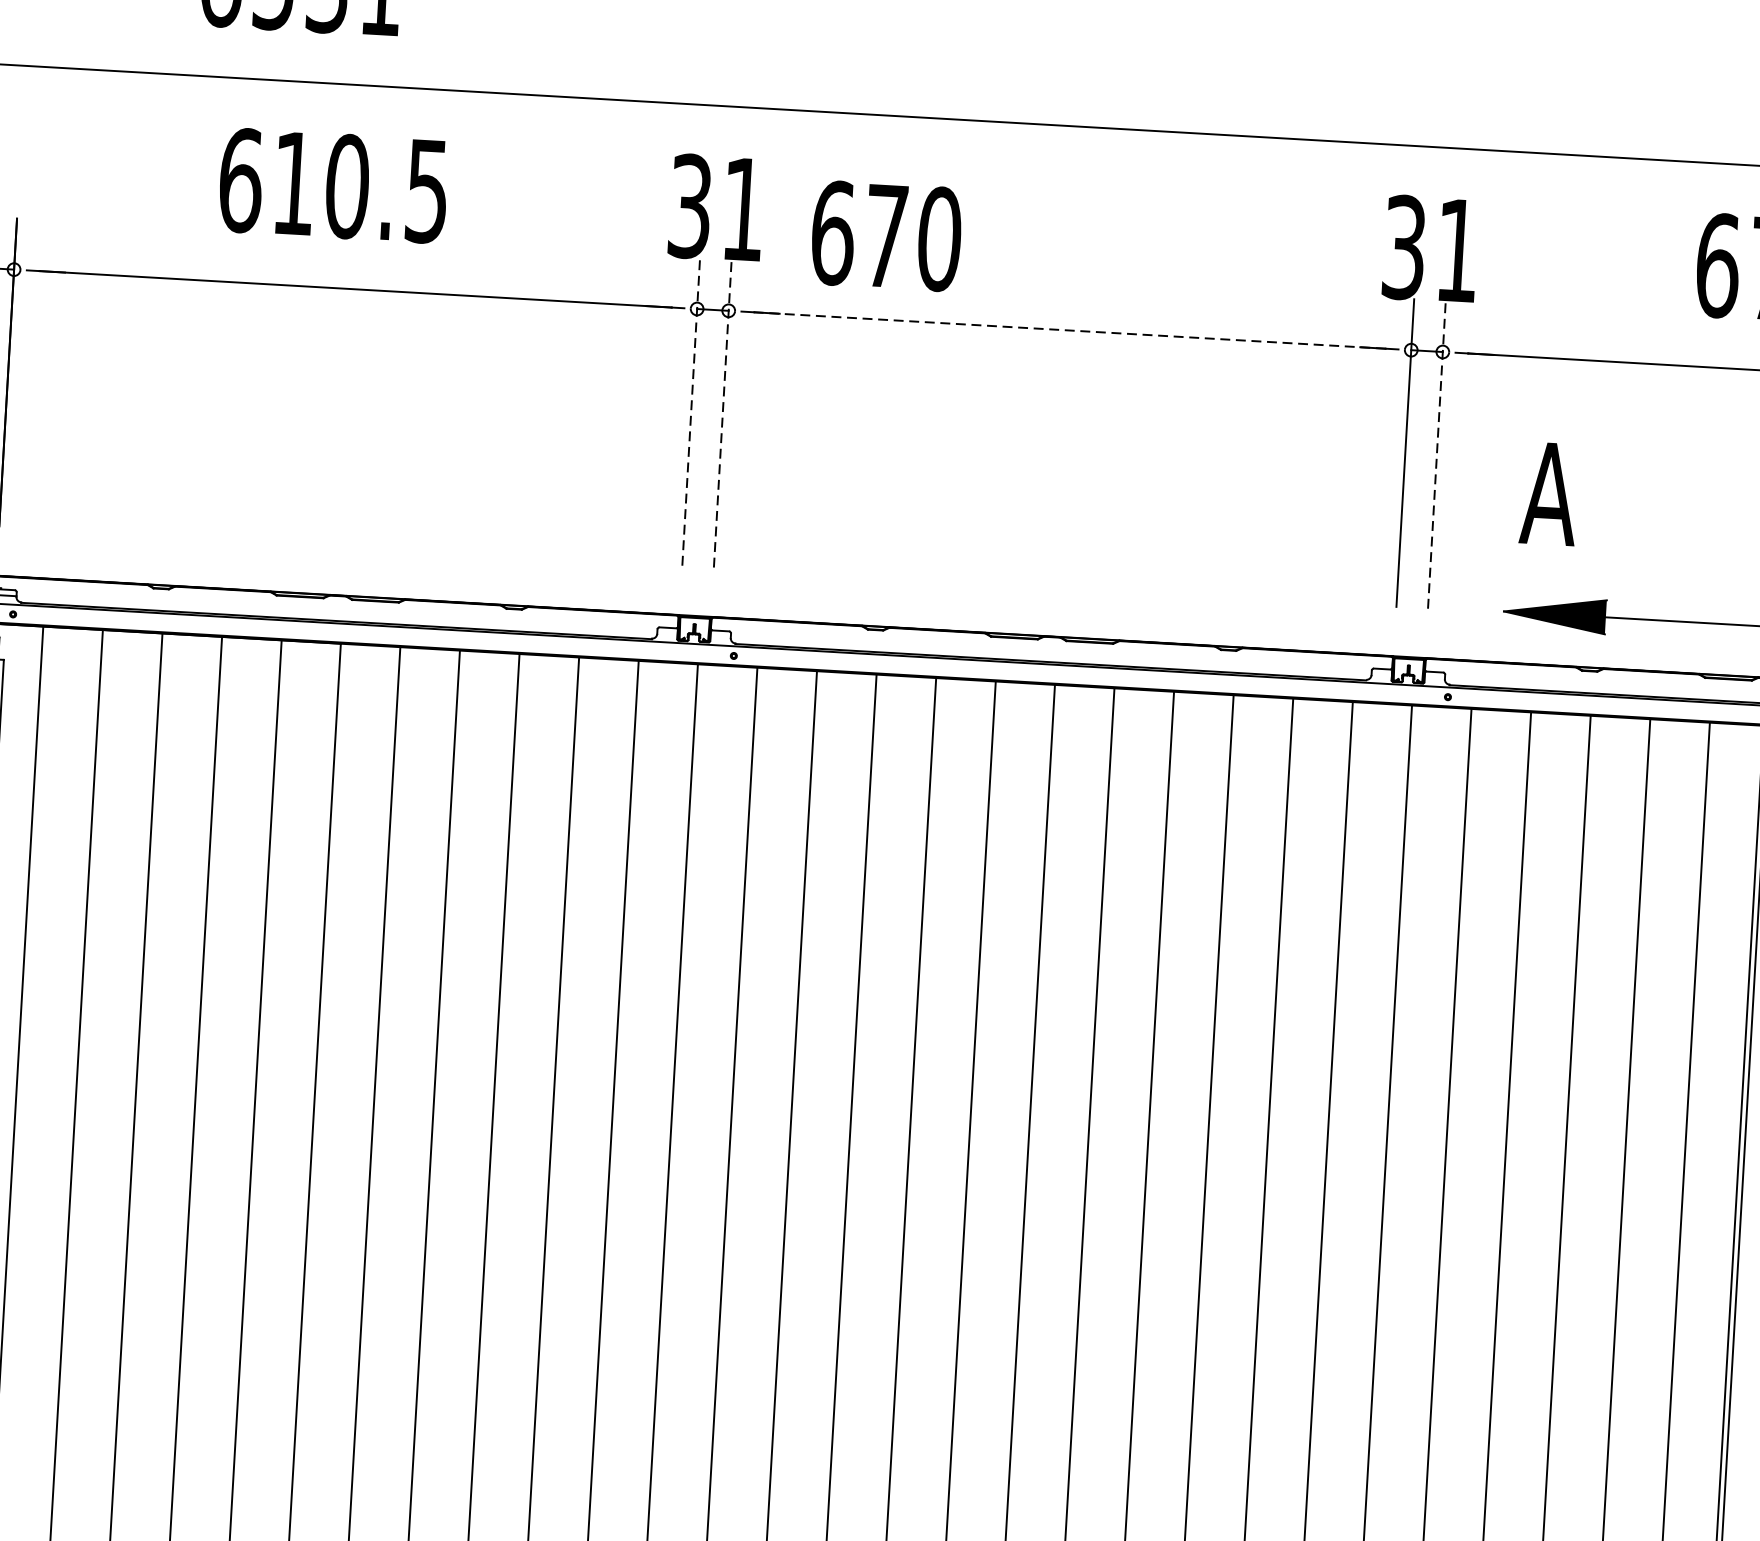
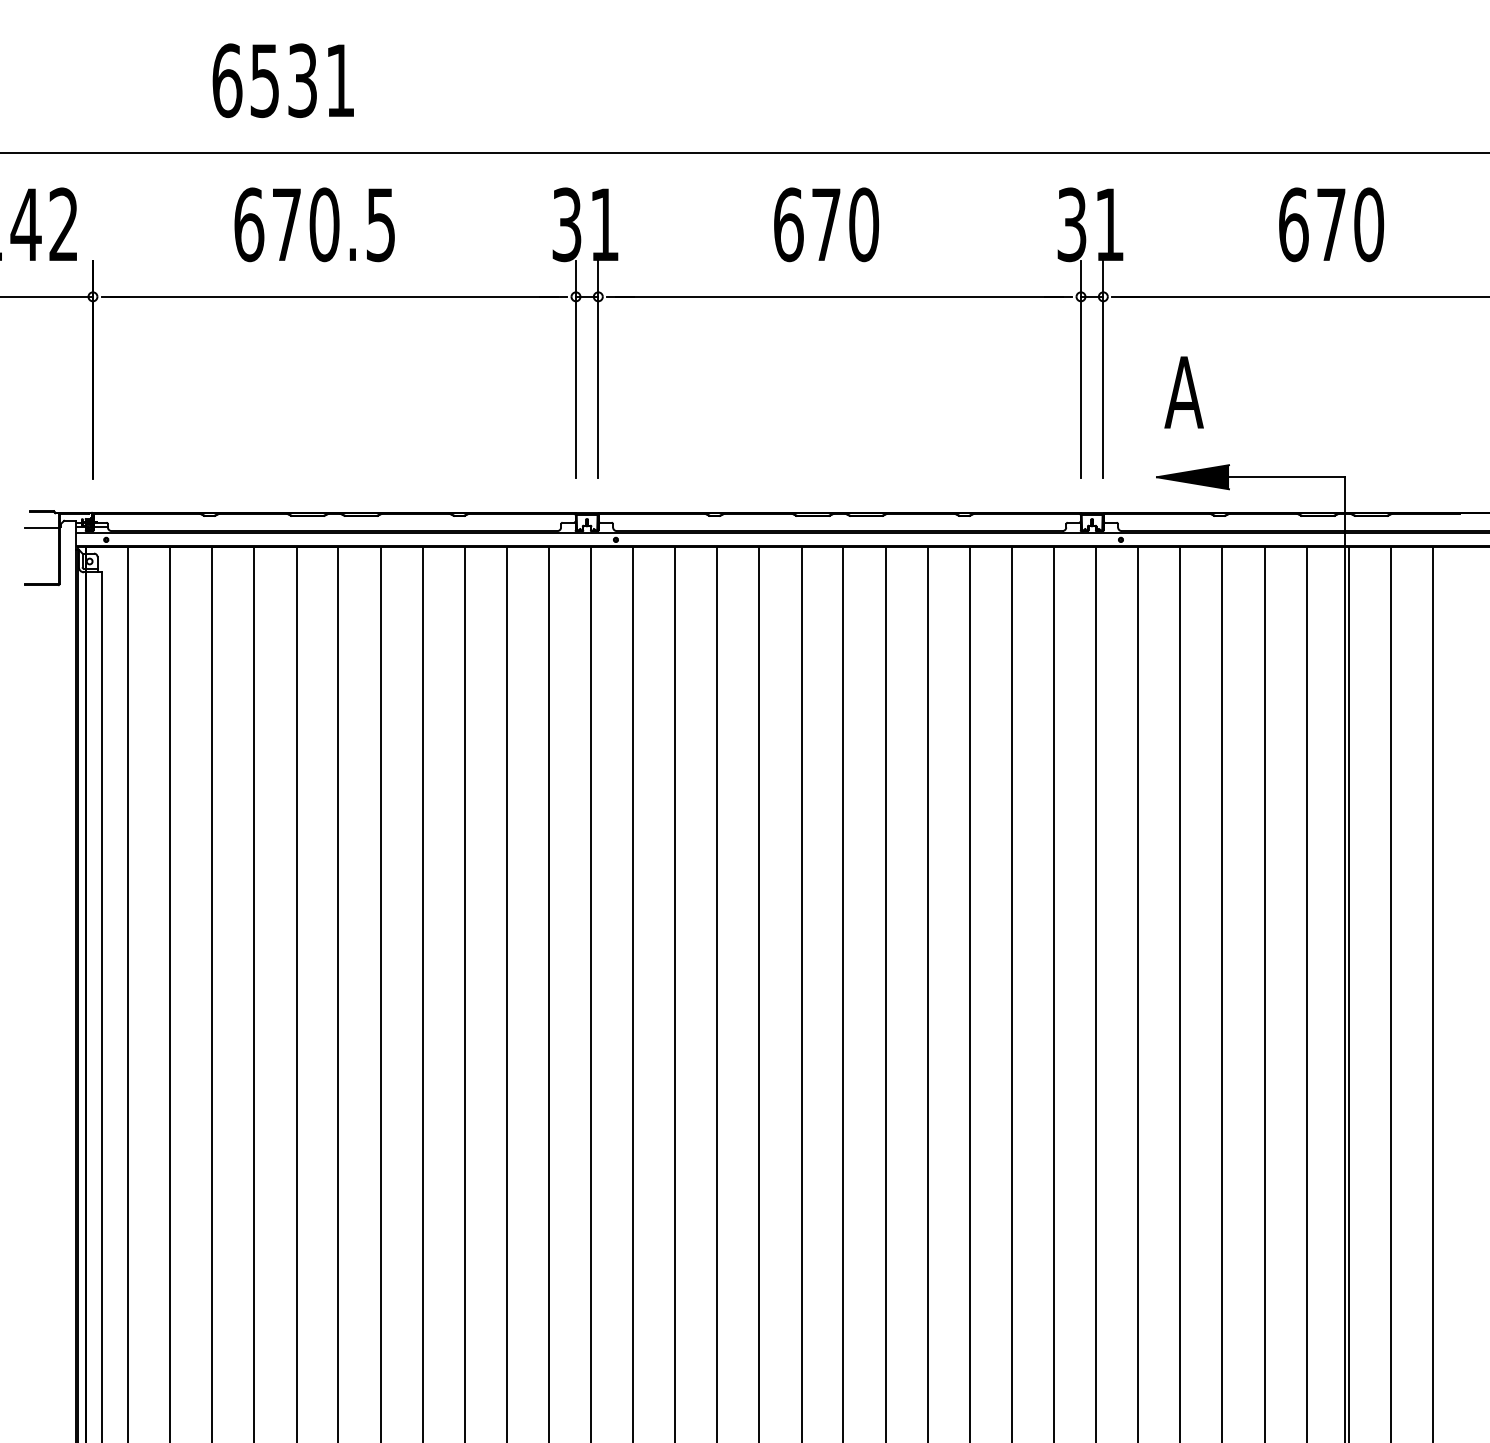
text: (293, 183) -> (286, 224), 610.5 -> 670.5
text: (886, 235) -> (826, 224), moved
line: (1069, 330) -> (839, 296), dashed -> solid
line: (691, 411) -> (576, 369), dashed -> solid
line: (723, 413) -> (598, 369), dashed -> solid
line: (1437, 454) -> (1103, 369), dashed -> solid

